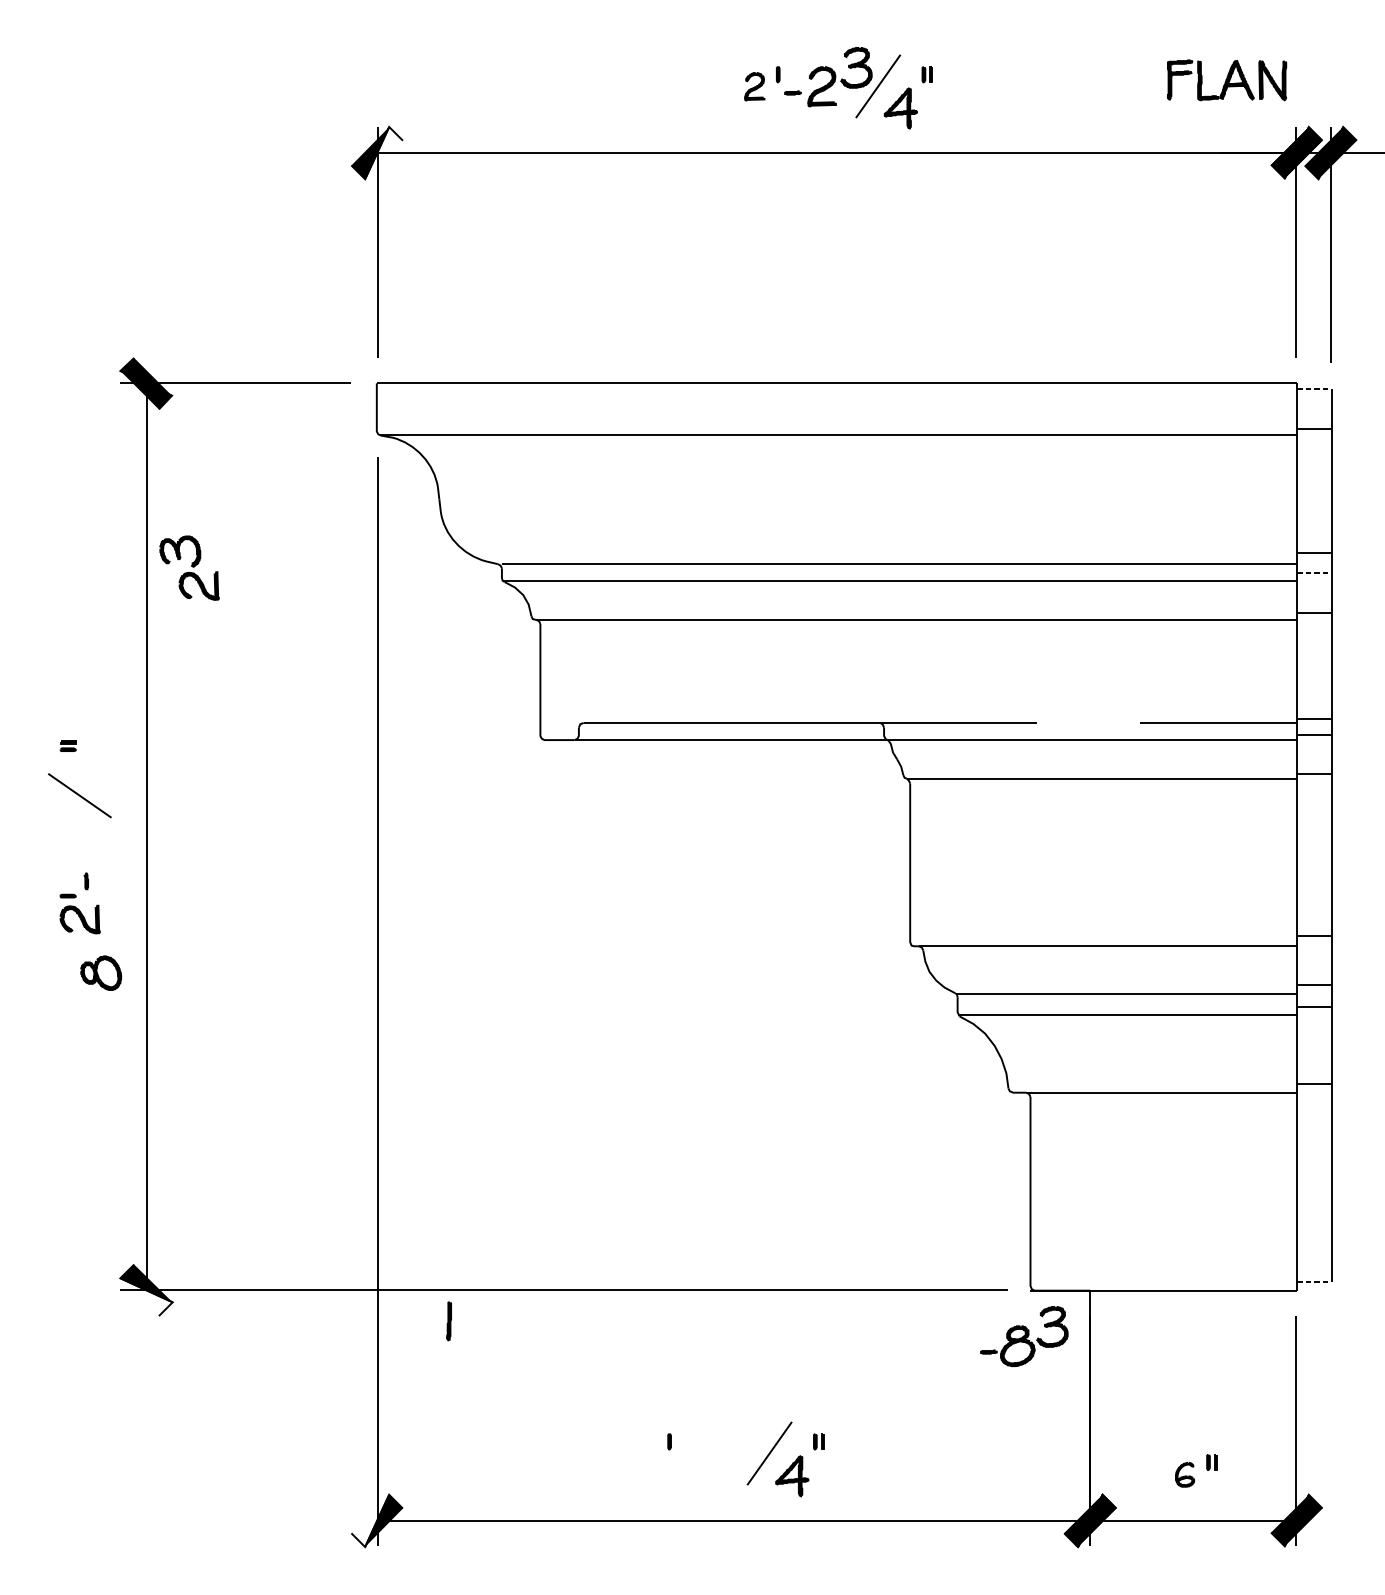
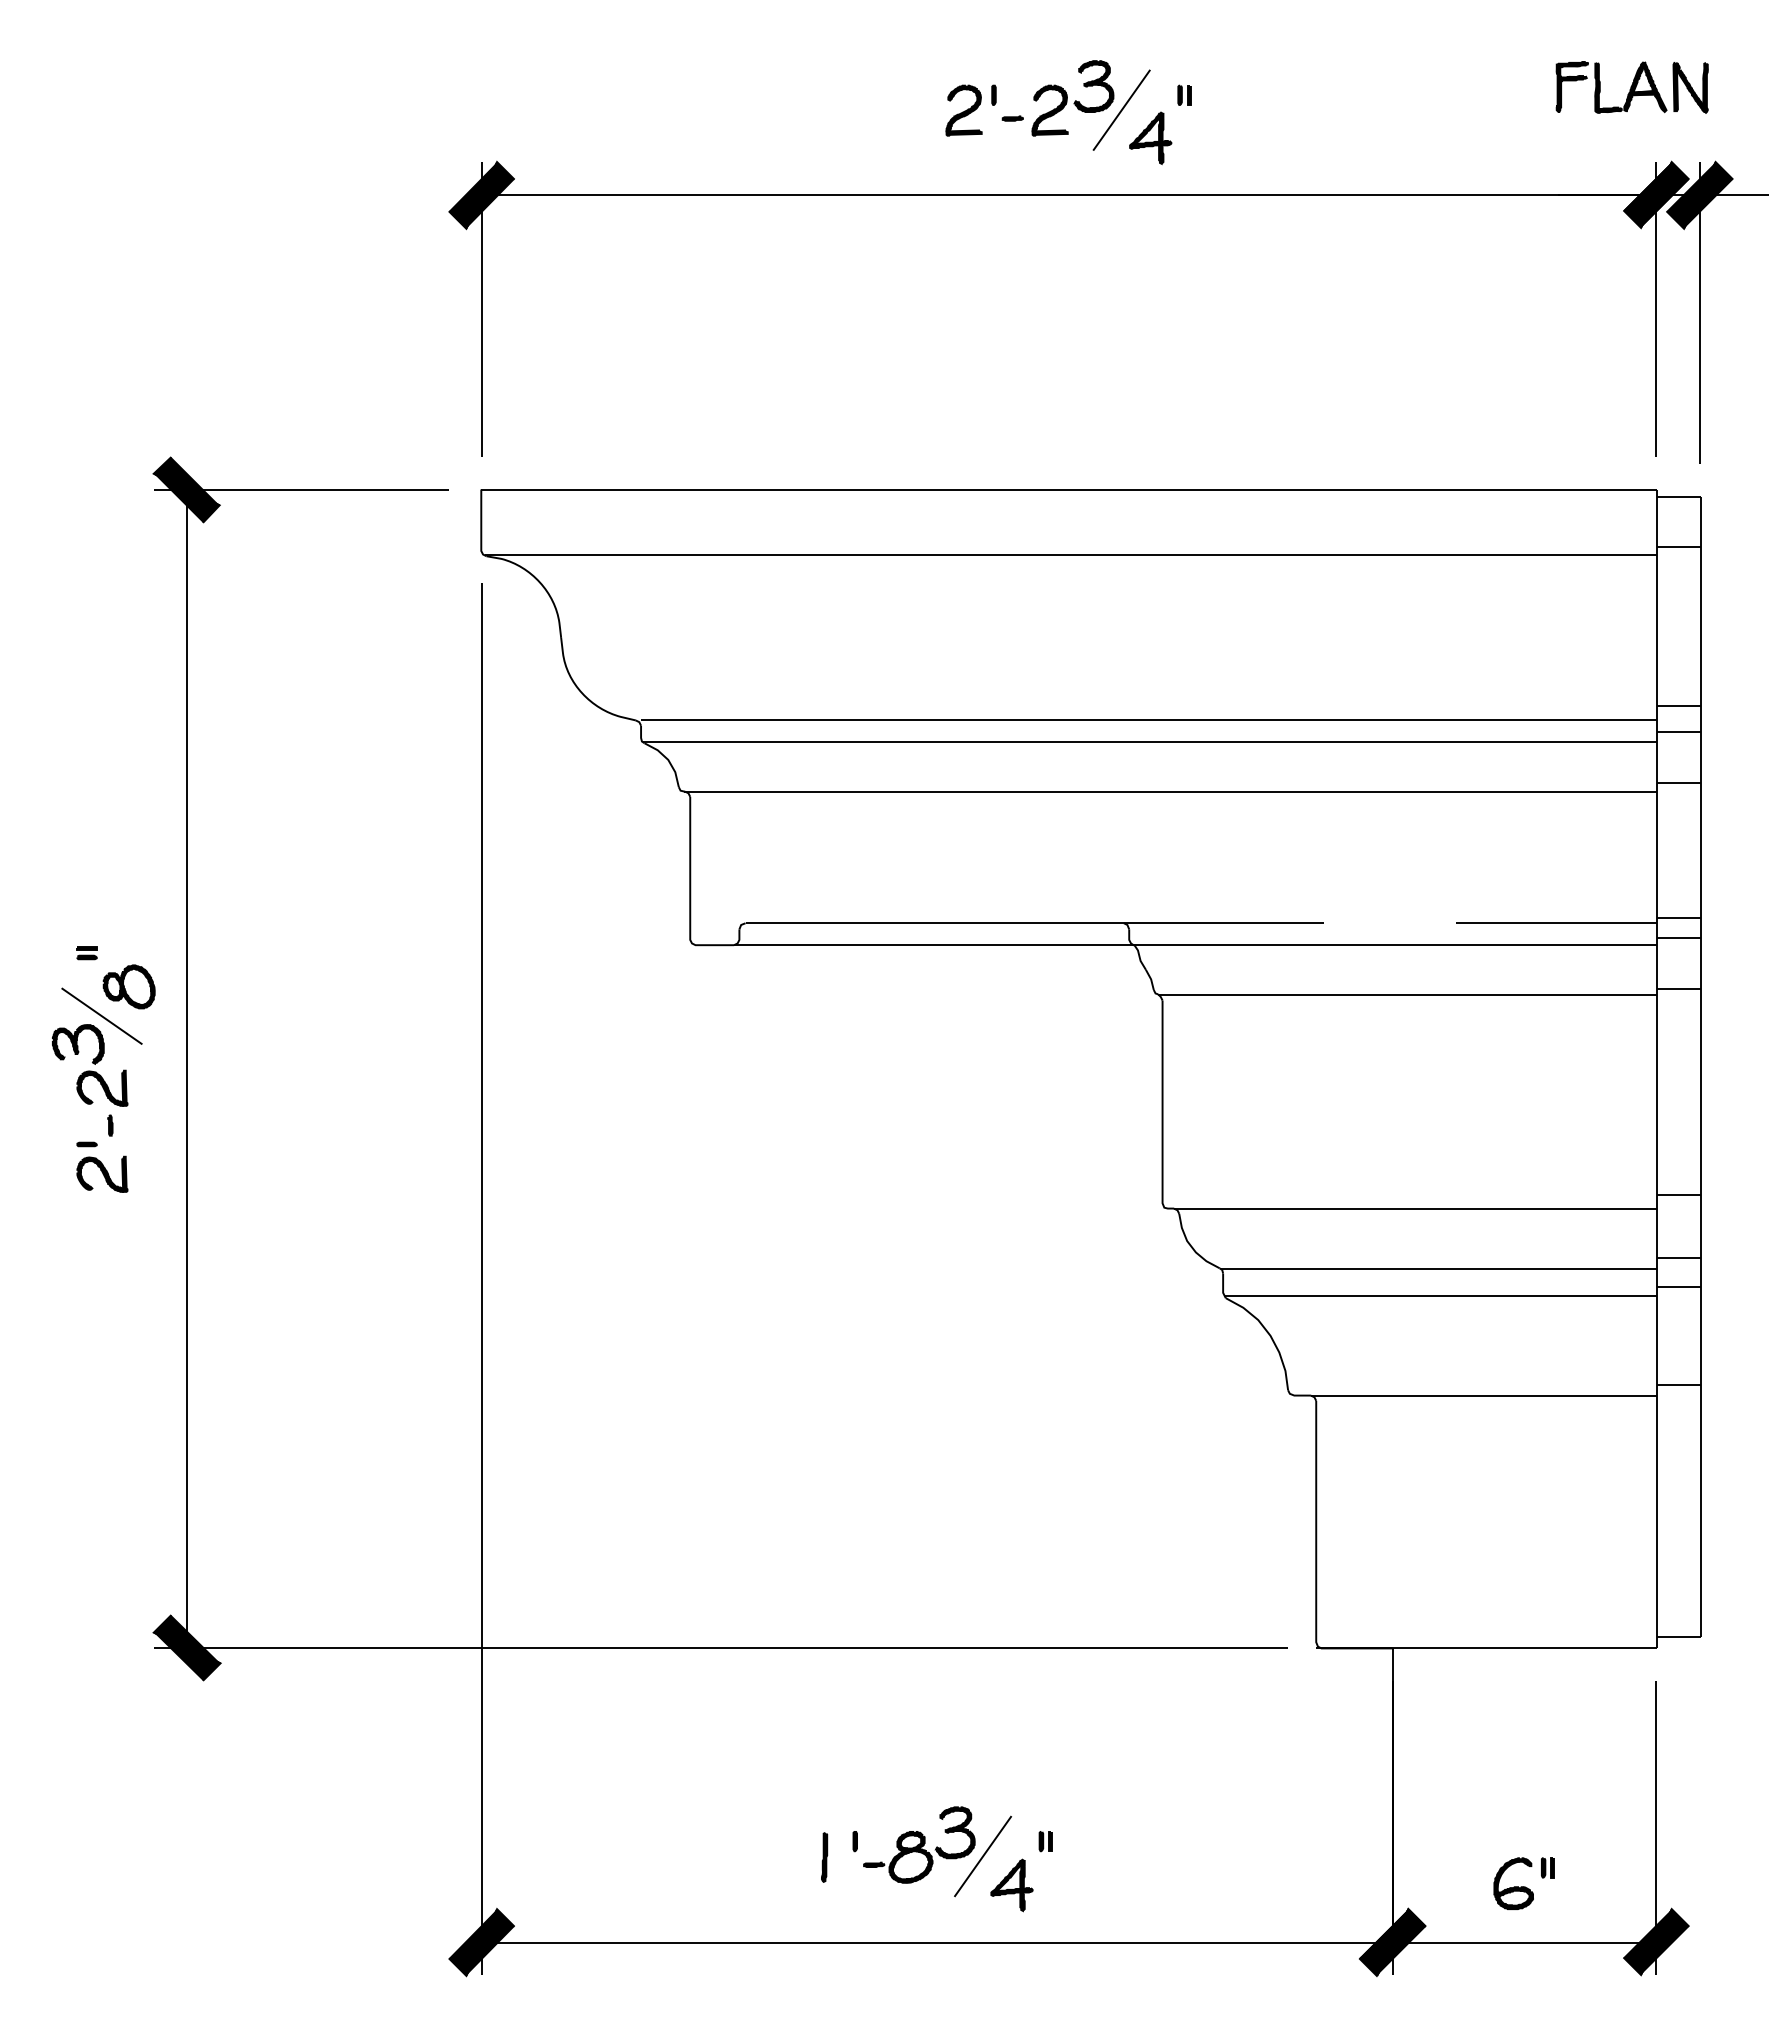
part: (1226, 80) -> (1631, 87), moved
part: (754, 86) -> (963, 110), size x1.43
fill: (384, 153) -> (490, 195), added
line: (1314, 388) -> (1678, 496), dashed -> solid
part: (189, 568) -> (90, 1065), moved
line: (1314, 572) -> (1678, 731), dashed -> solid
part: (100, 972) -> (128, 986), moved
line: (1314, 1282) -> (1678, 1637), dashed -> solid
fill: (146, 1296) -> (186, 1656), added
part: (449, 1321) -> (824, 1857), moved
part: (1024, 1336) -> (919, 1844), moved
part: (1184, 1474) -> (1513, 1883), size x1.67
fill: (369, 1520) -> (472, 1942), added

